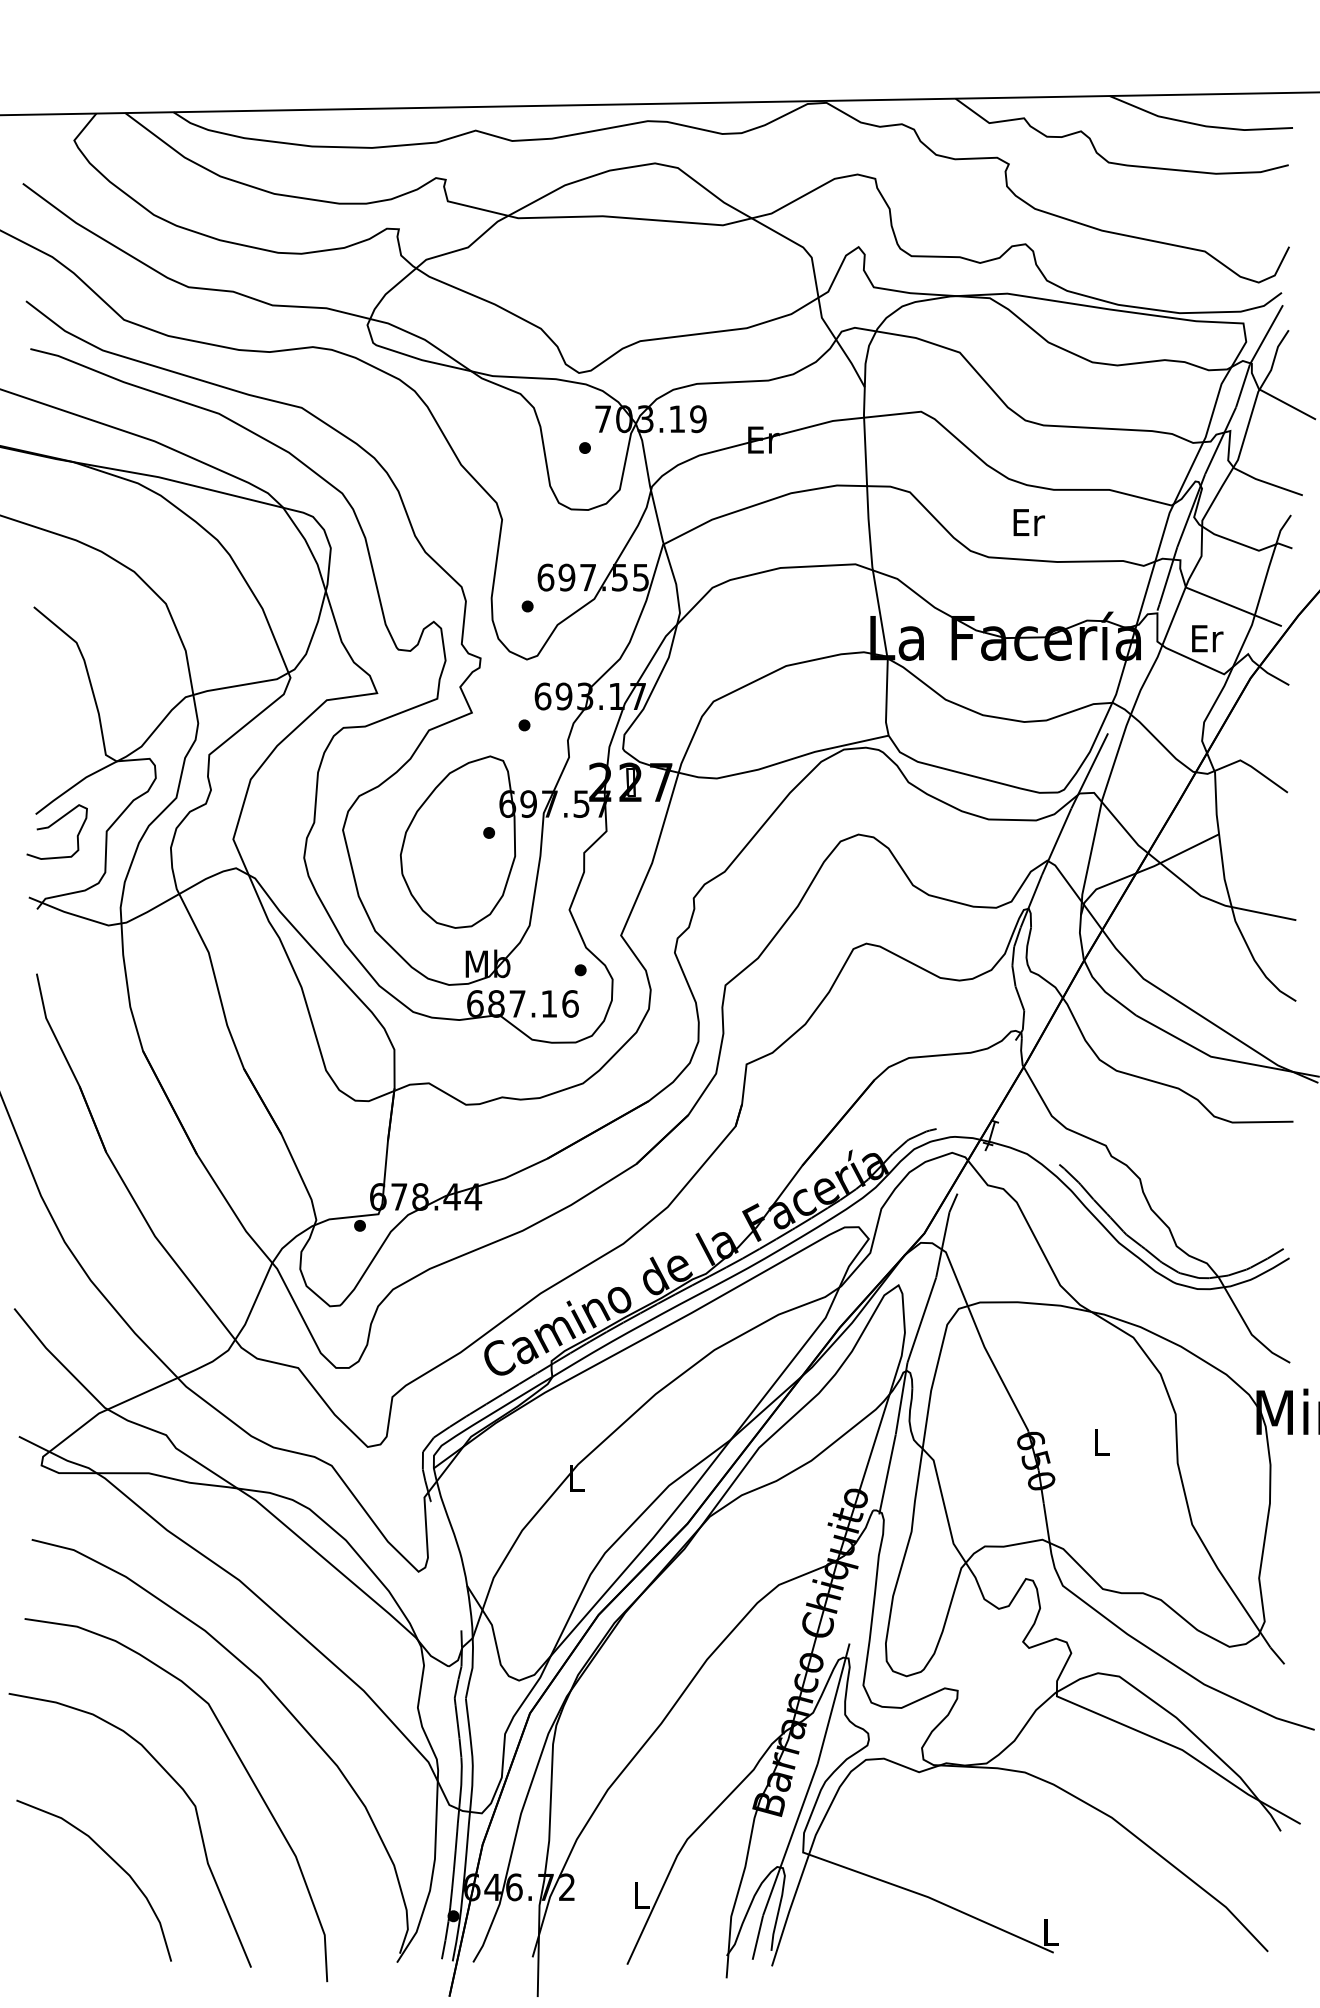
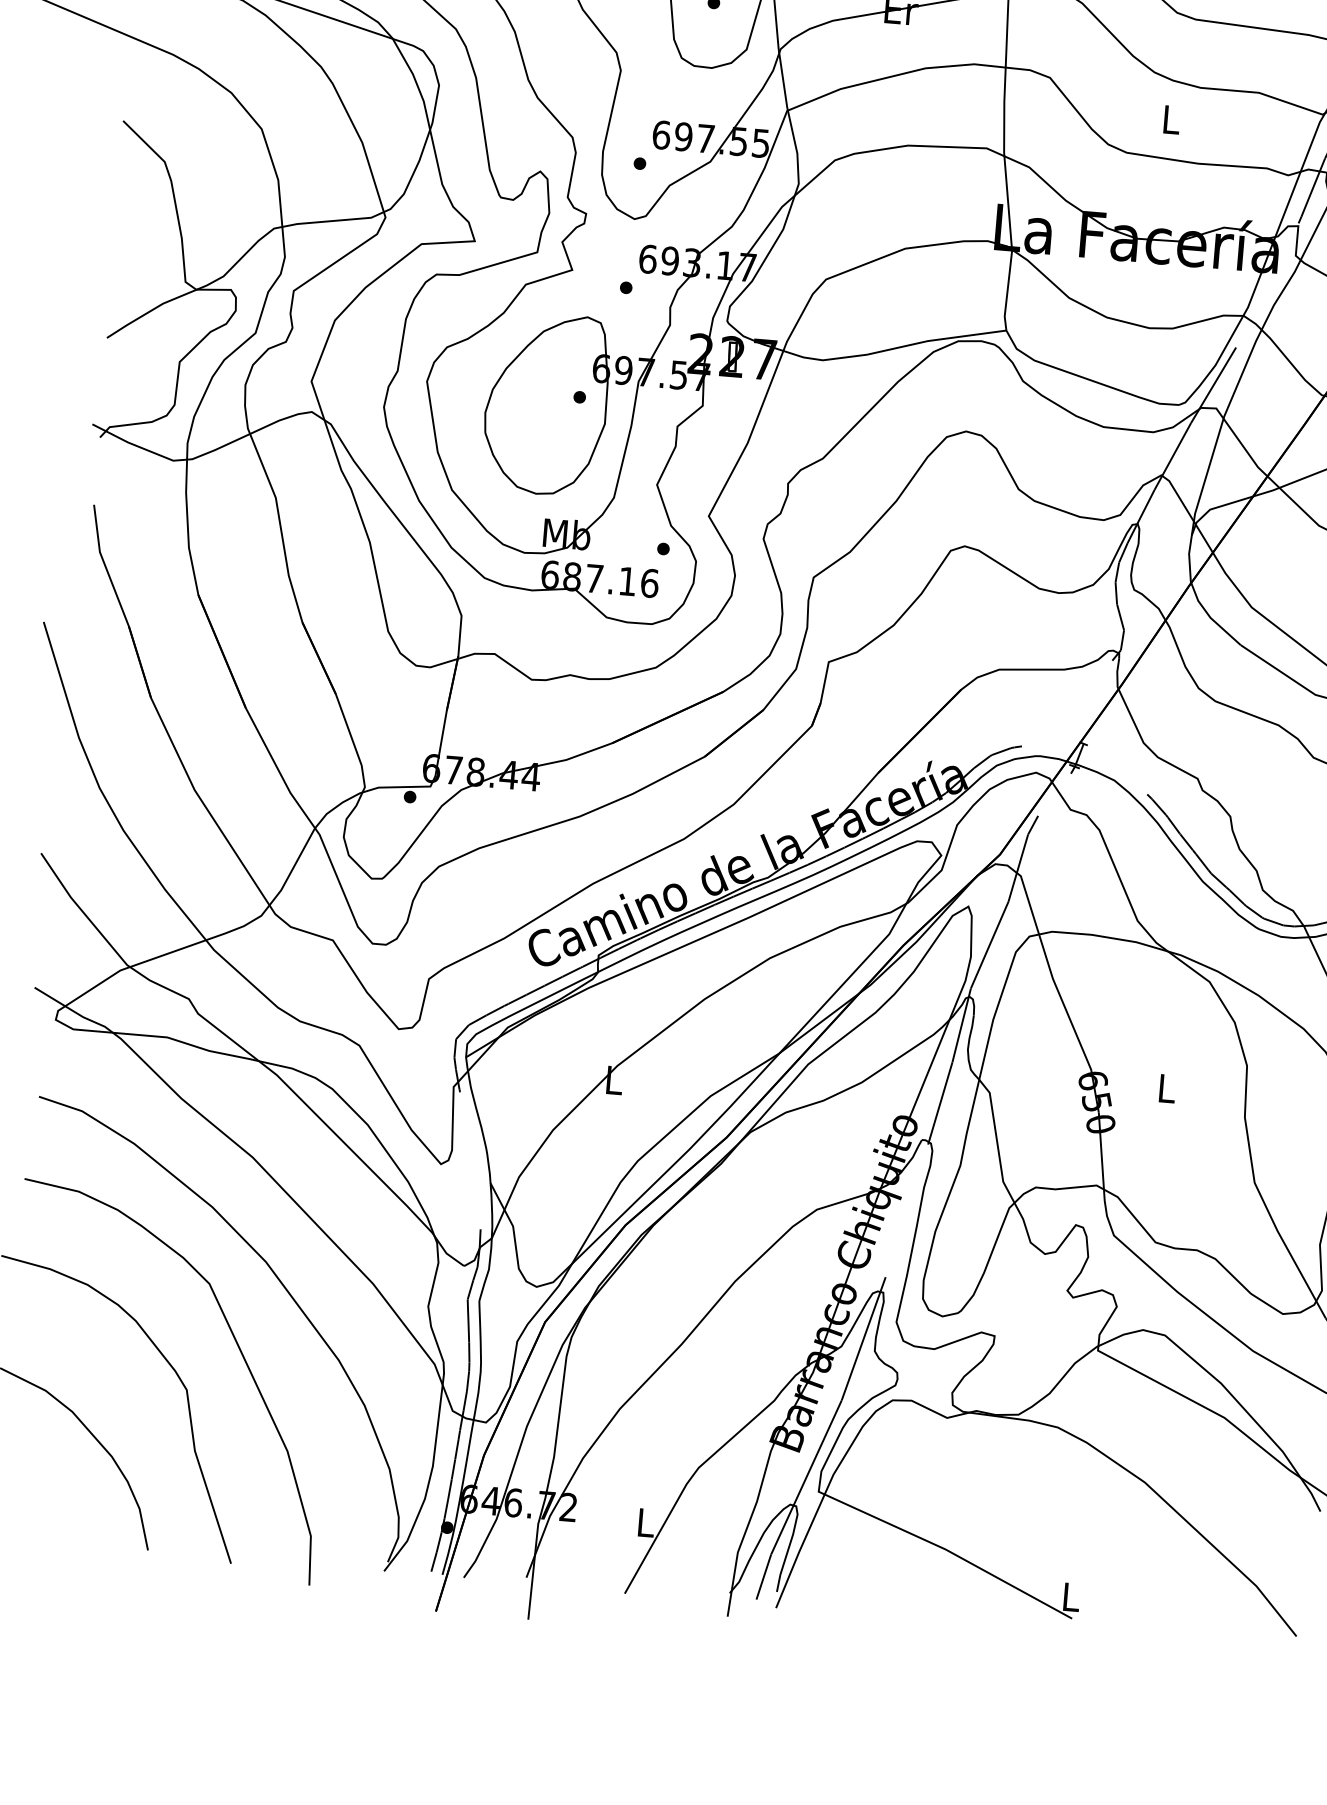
text: (1028, 522) -> (1171, 119), Er -> L
curve: (51, 826) -> (122, 352), removed

